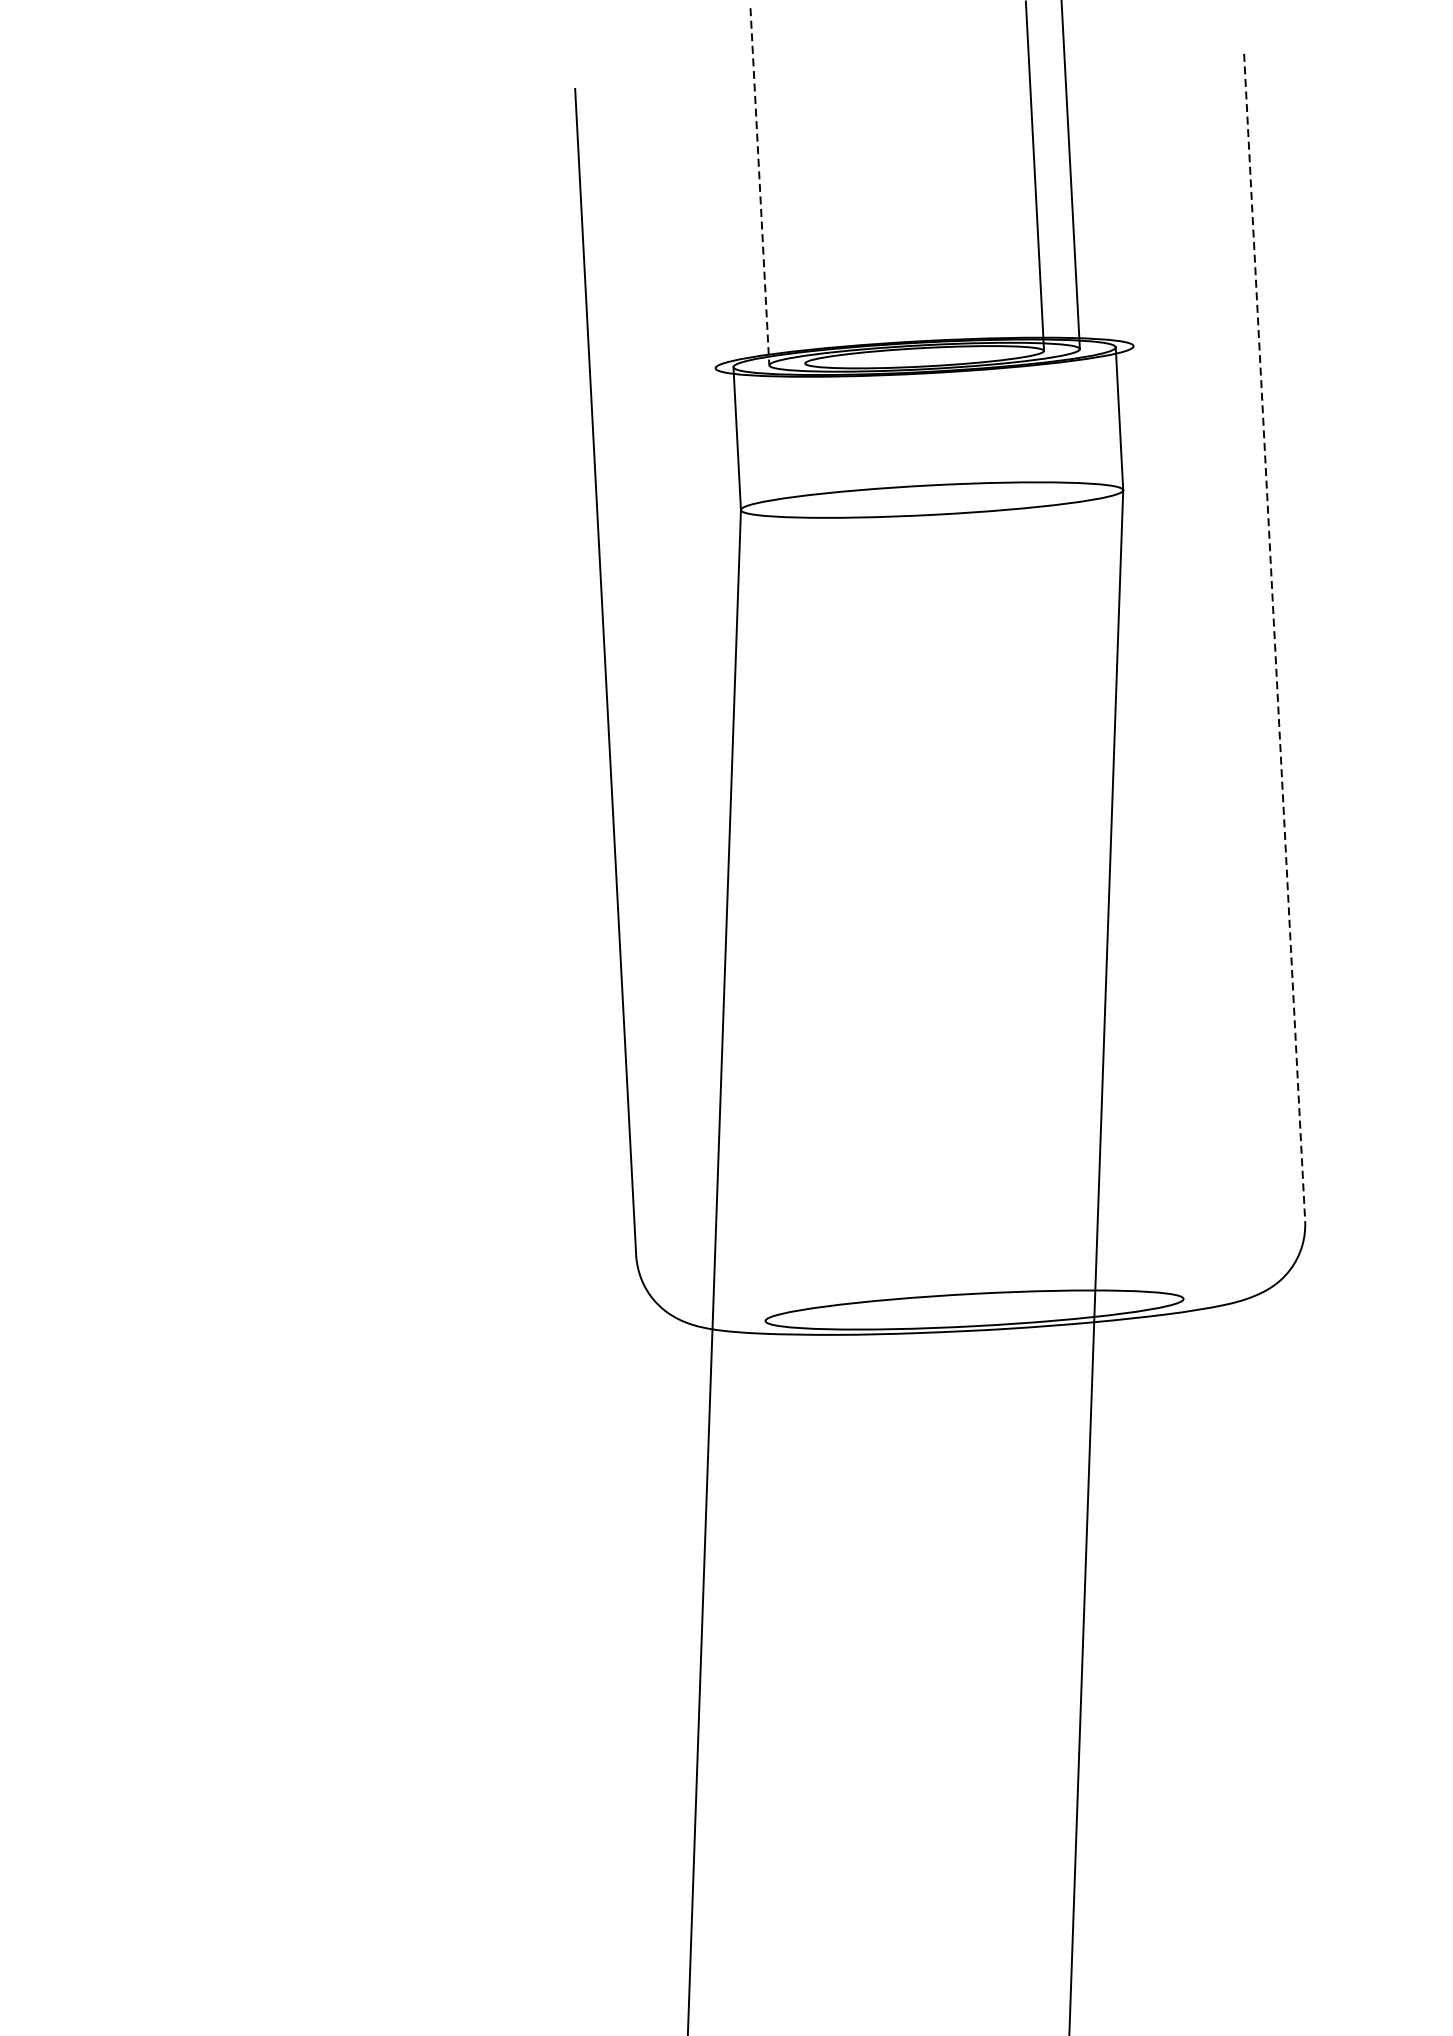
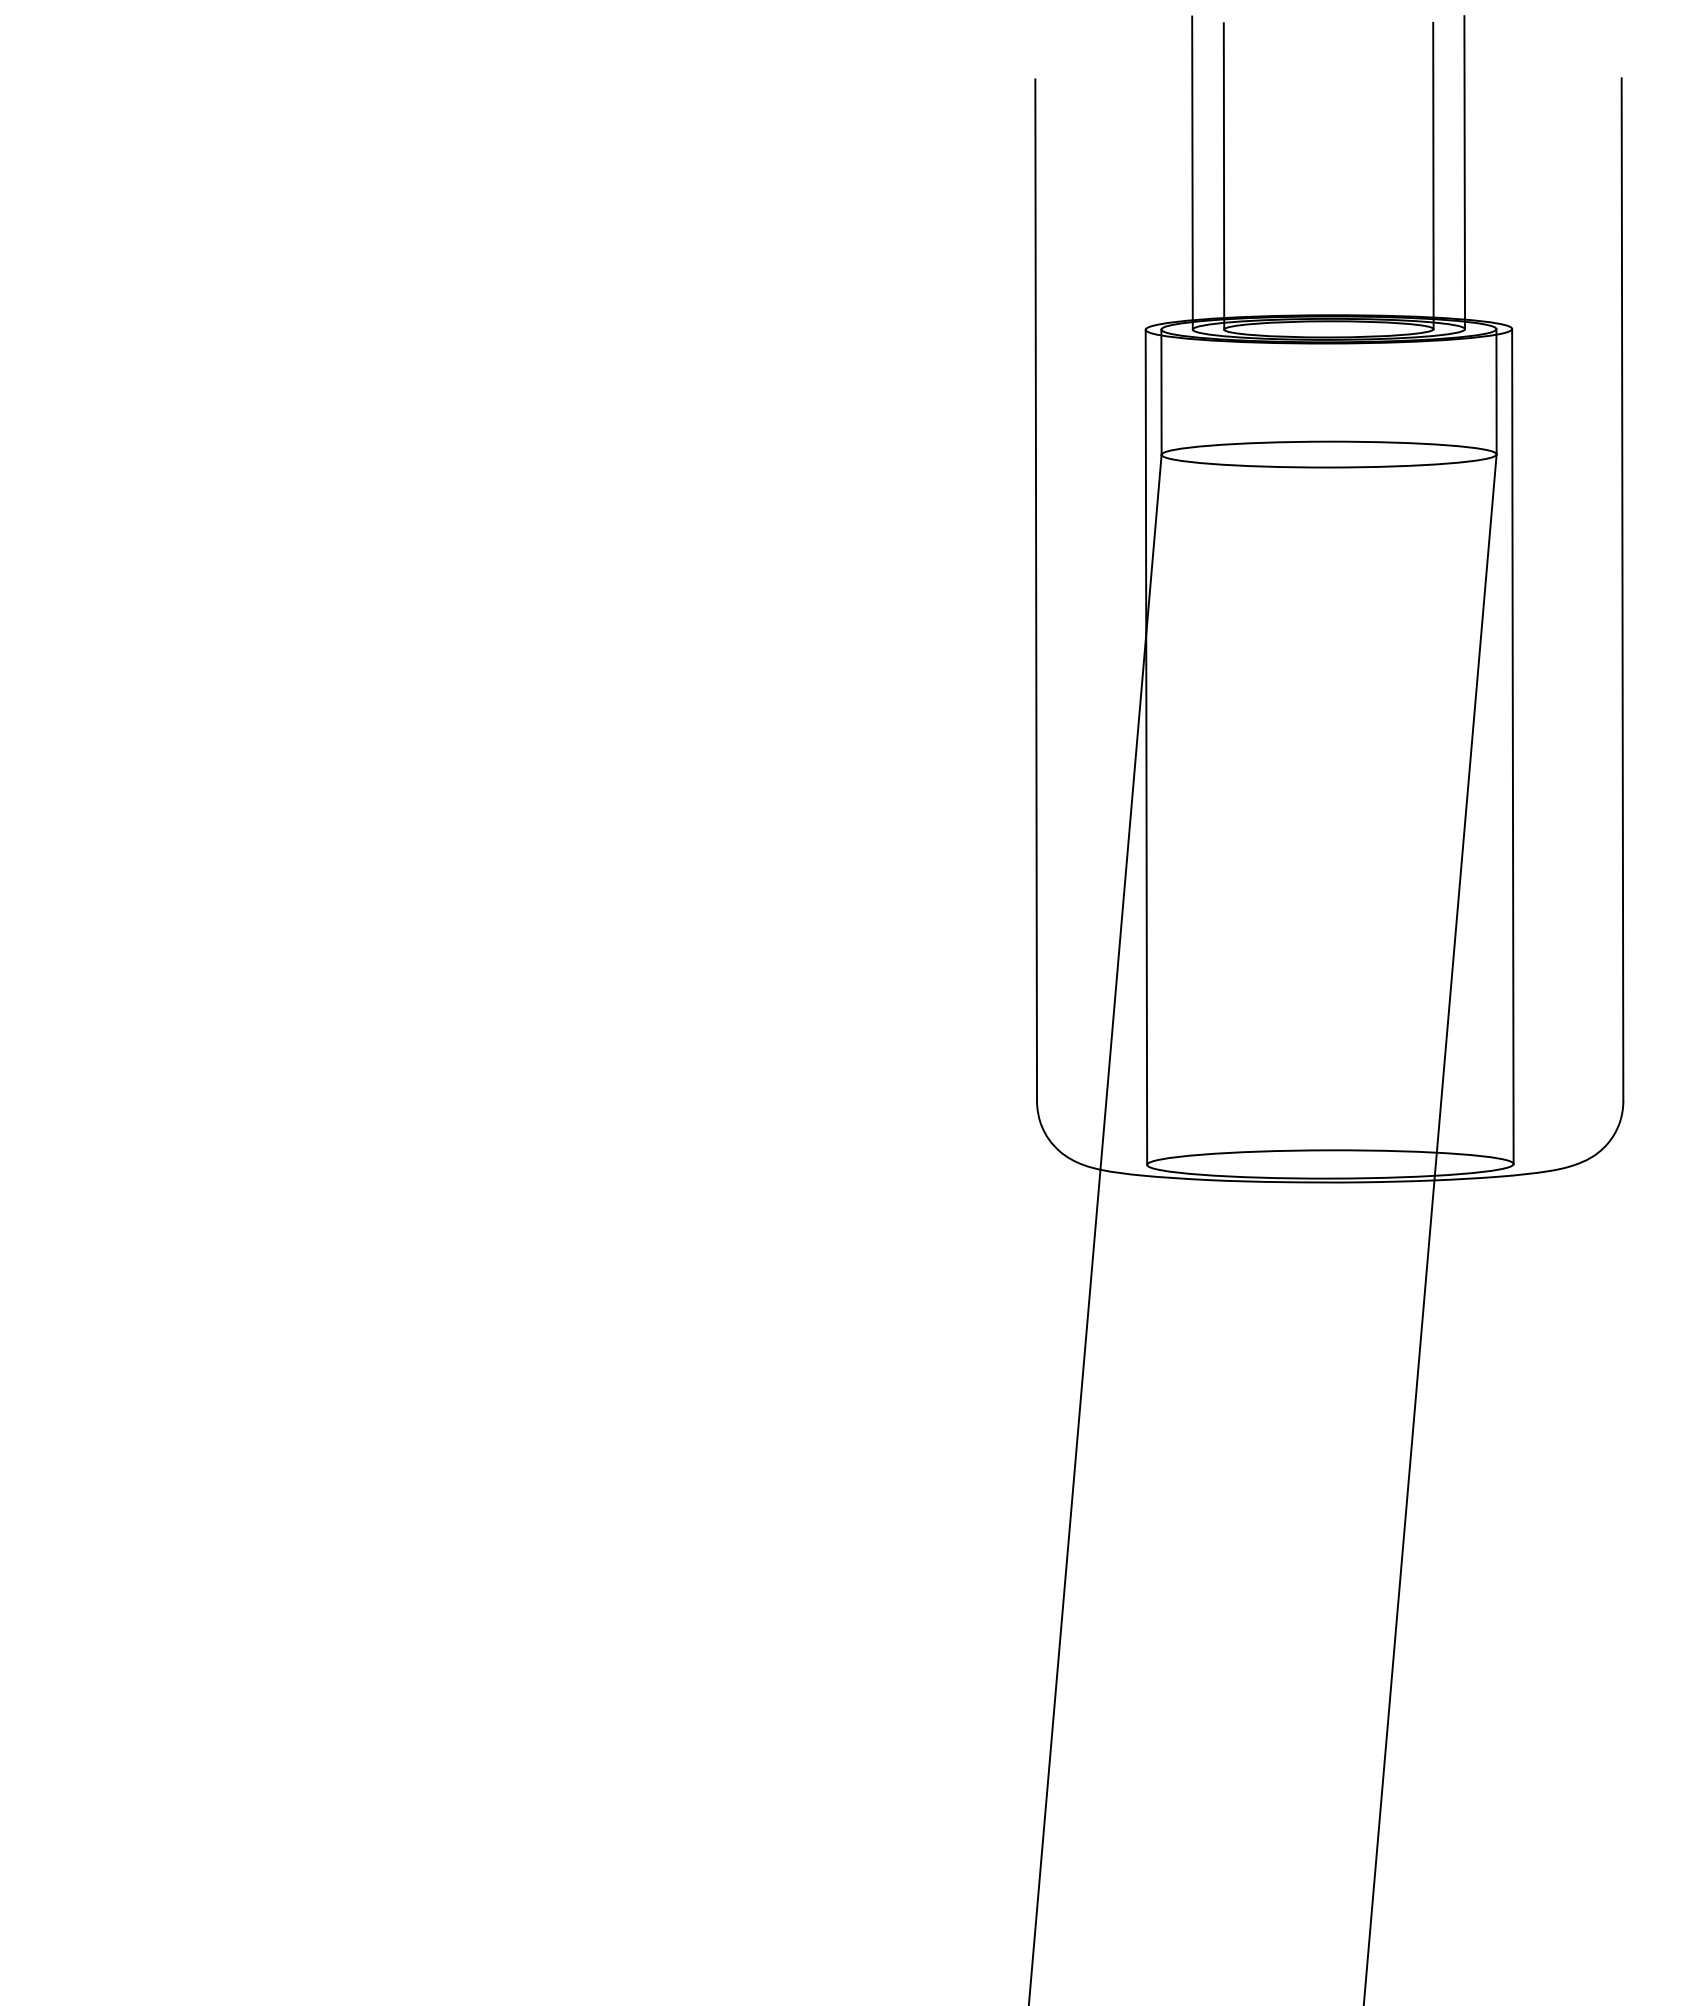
line: (759, 187) -> (1192, 173), dashed -> solid
line: (795, 188) -> (1223, 176), added
line: (1274, 637) -> (1622, 589), dashed -> solid
line: (1158, 822) -> (1512, 746), added
line: (740, 843) -> (1146, 746), added

